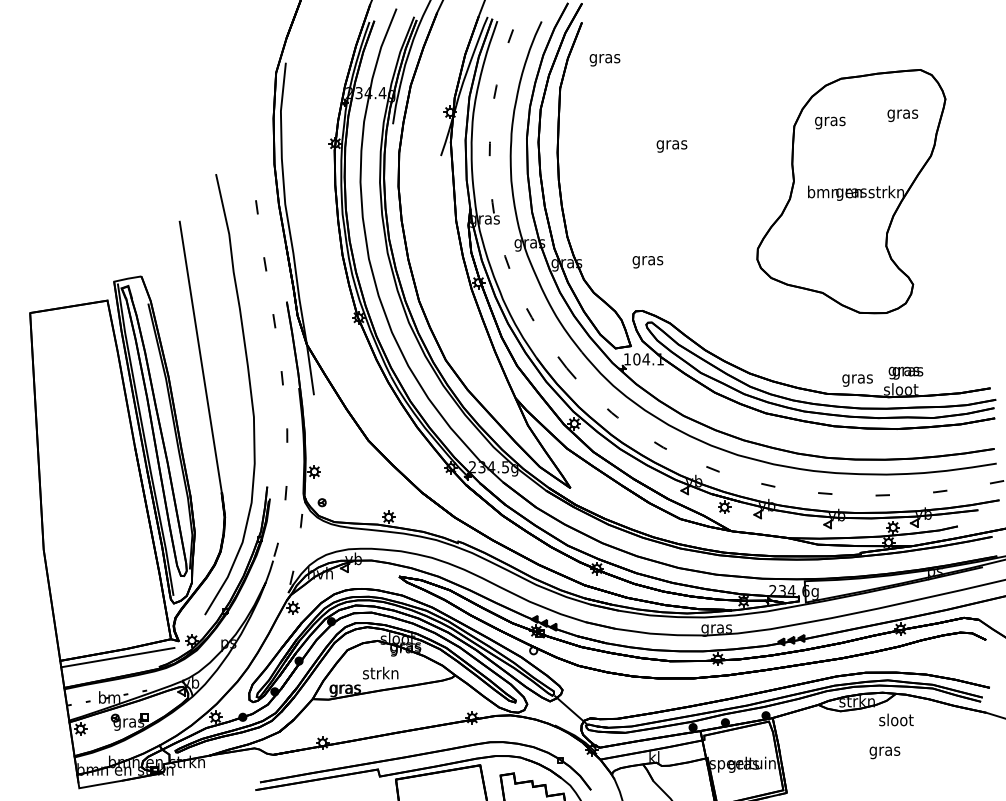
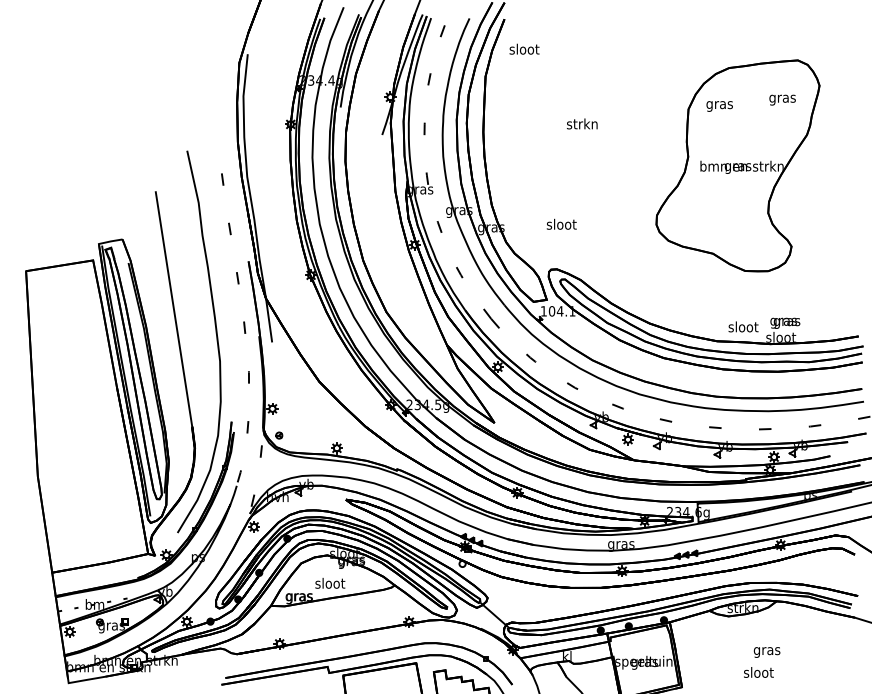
text: (605, 58) -> (524, 50), gras -> sloot
text: (671, 144) -> (582, 125), gras -> strkn
text: (647, 260) -> (561, 225), gras -> sloot
text: (857, 378) -> (743, 327), gras -> sloot
line: (117, 657) -> (101, 569), removed
text: (380, 672) -> (329, 582), strkn -> sloot
text: (896, 719) -> (758, 672), moved

